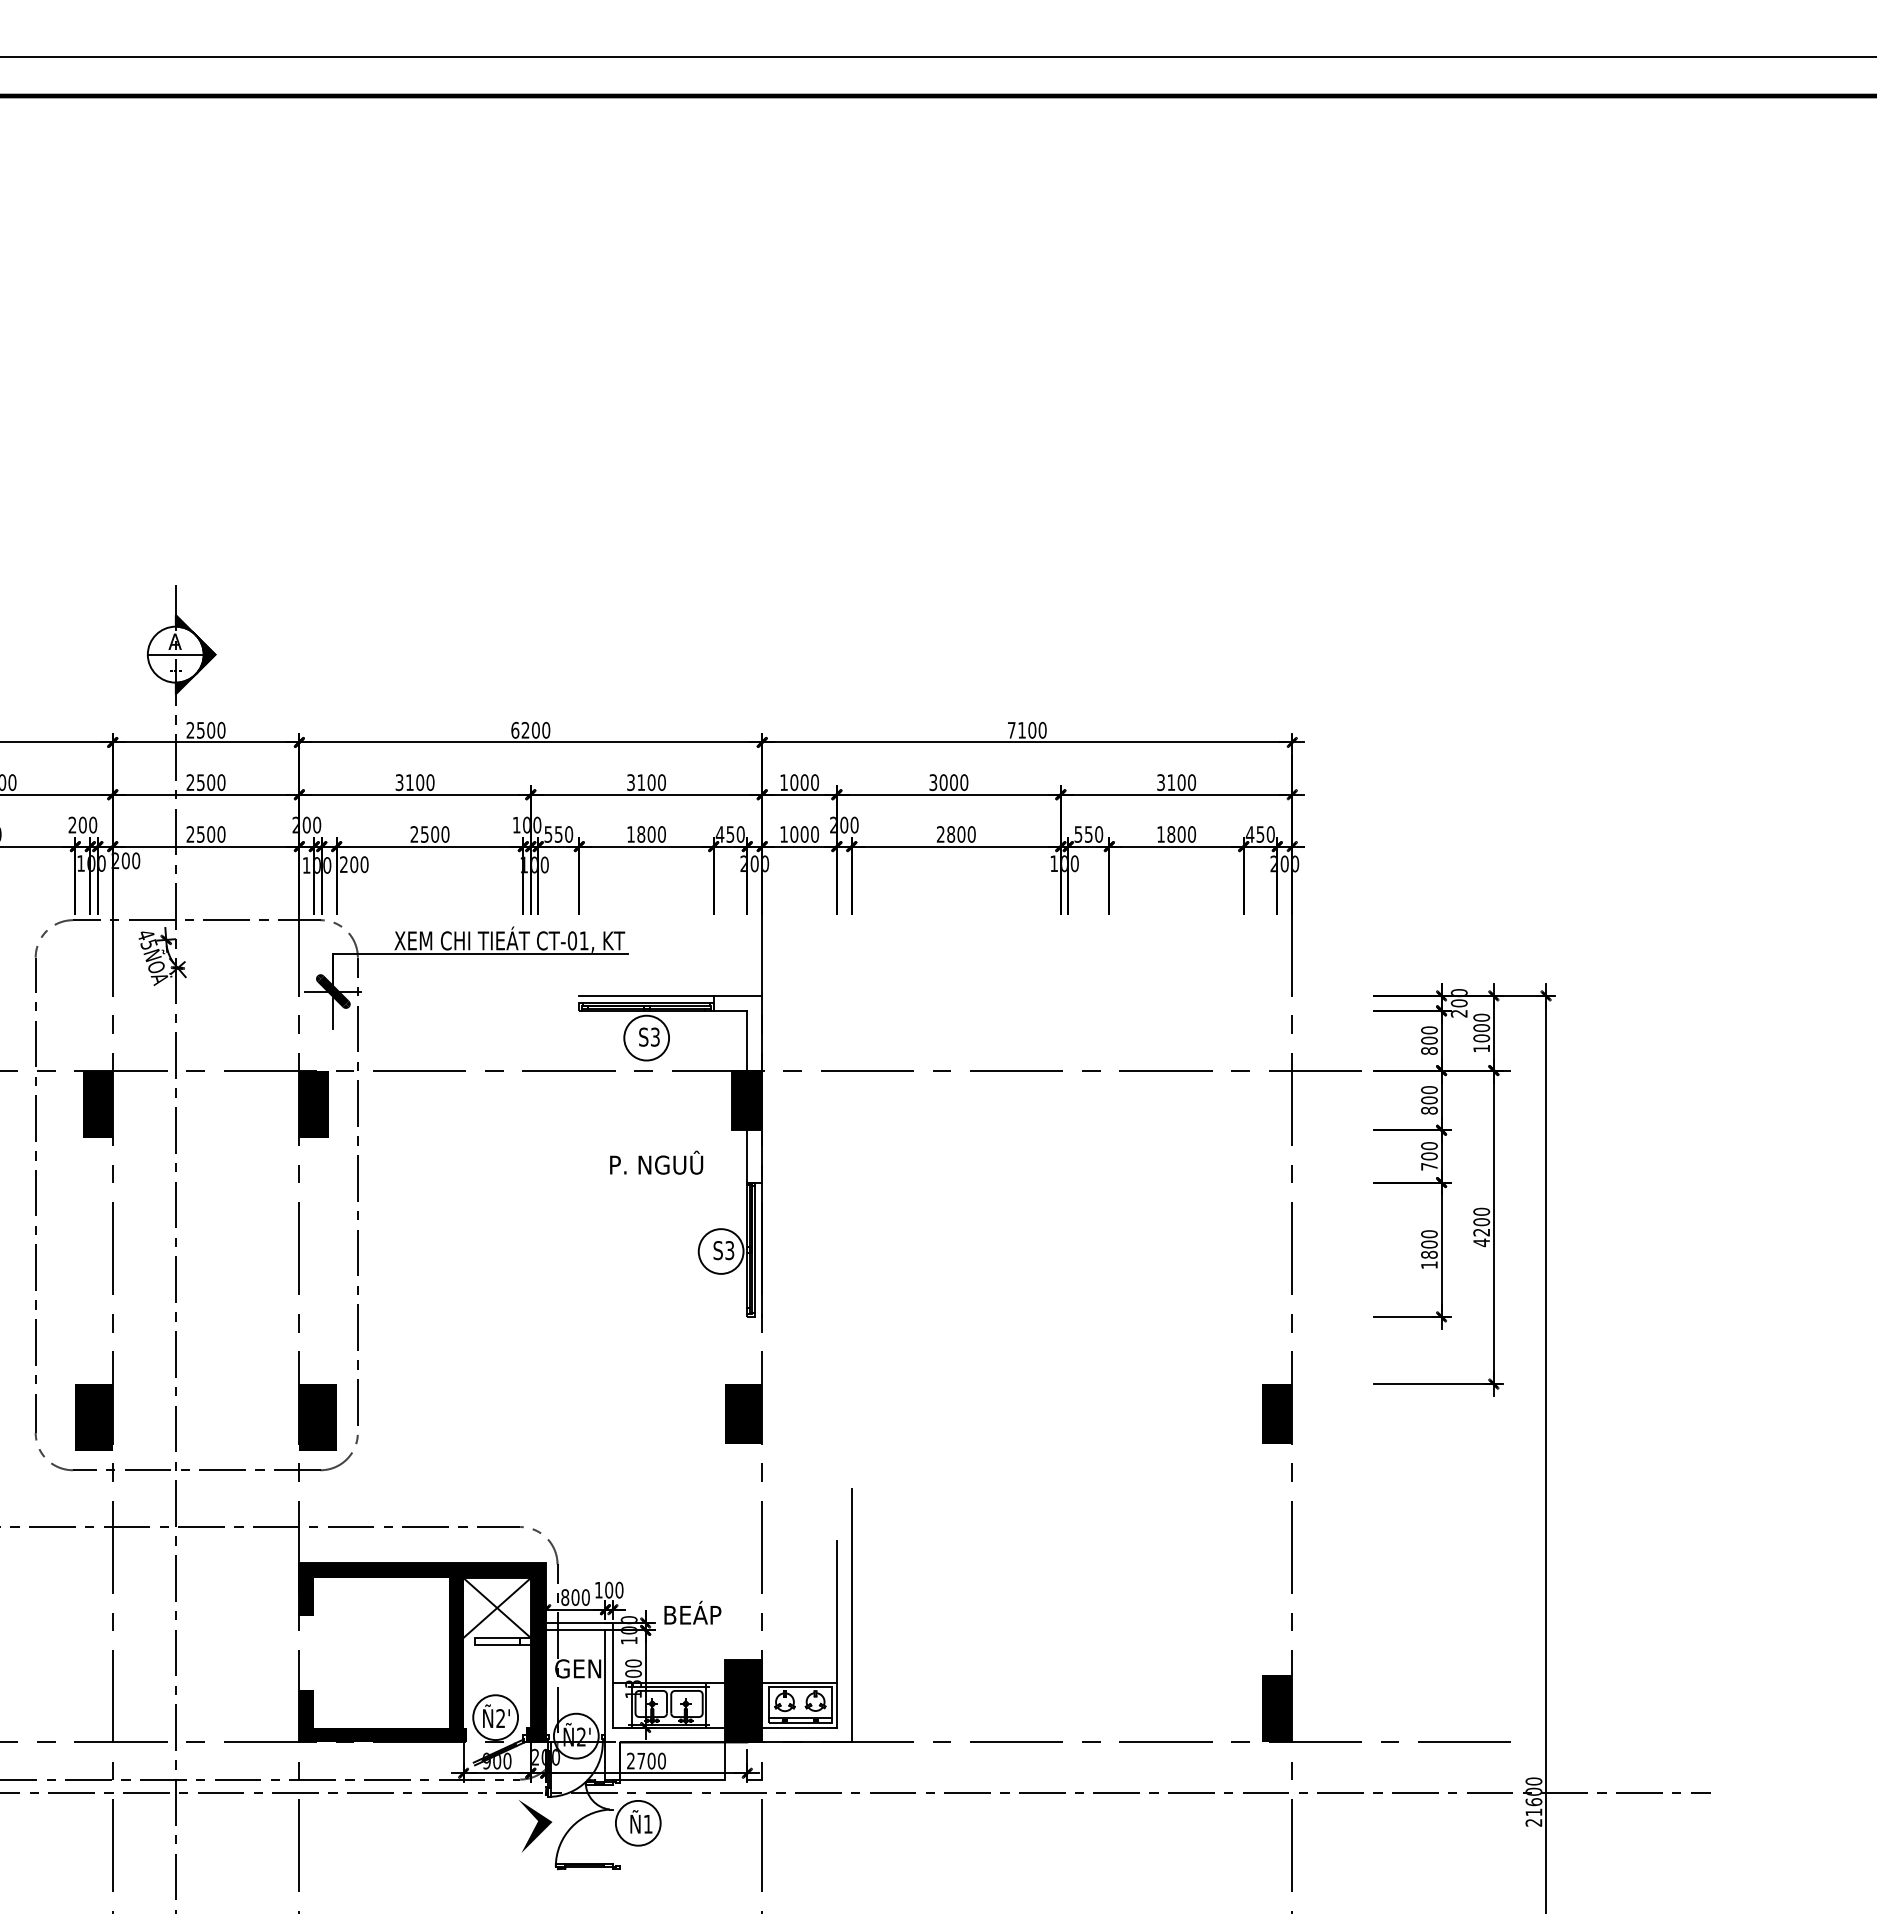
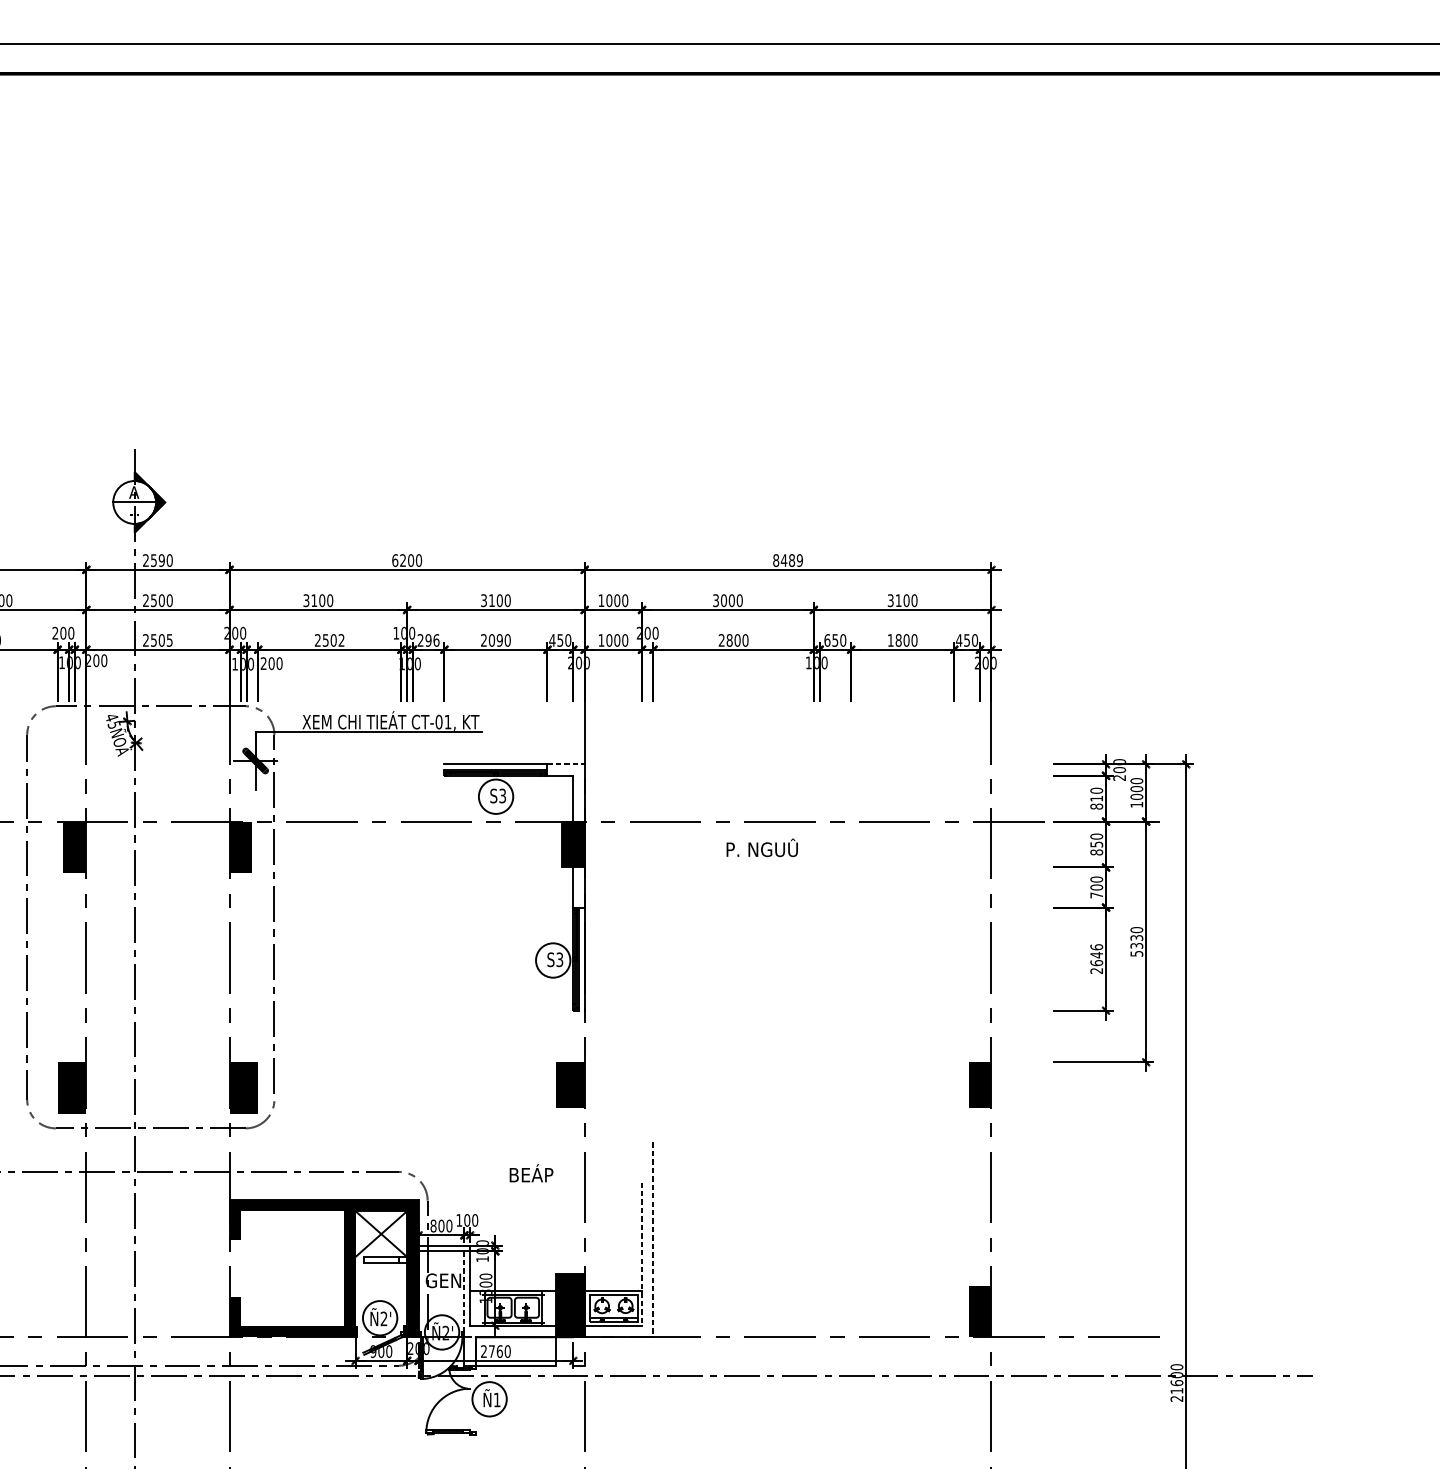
text: (1026, 729) -> (787, 559), 7100 -> 8489
text: (211, 730) -> (162, 560), 2500 -> 2590
text: (221, 834) -> (169, 640), 2500 -> 2505
text: (445, 834) -> (341, 640), 2500 -> 2502
text: (558, 834) -> (428, 640), 550 -> 296
text: (641, 834) -> (492, 640), 1800 -> 2090
text: (1078, 834) -> (827, 640), 550 -> 650
line: (738, 995) -> (566, 764), solid -> dashed
text: (1429, 1040) -> (1096, 798), 800 -> 810
text: (1429, 1100) -> (1096, 844), 800 -> 850
text: (656, 1162) -> (762, 847), moved
text: (1481, 1232) -> (1136, 945), 4200 -> 5330
text: (1429, 1249) -> (1096, 958), 1800 -> 2646
text: (692, 1612) -> (531, 1173), moved
line: (851, 1615) -> (653, 1239), solid -> dashed
line: (836, 1634) -> (641, 1254), solid -> dashed
line: (605, 1686) -> (464, 1294), solid -> dashed
text: (651, 1760) -> (499, 1351), 2700 -> 2760
fill: (535, 1826) -> (410, 1401), removed

